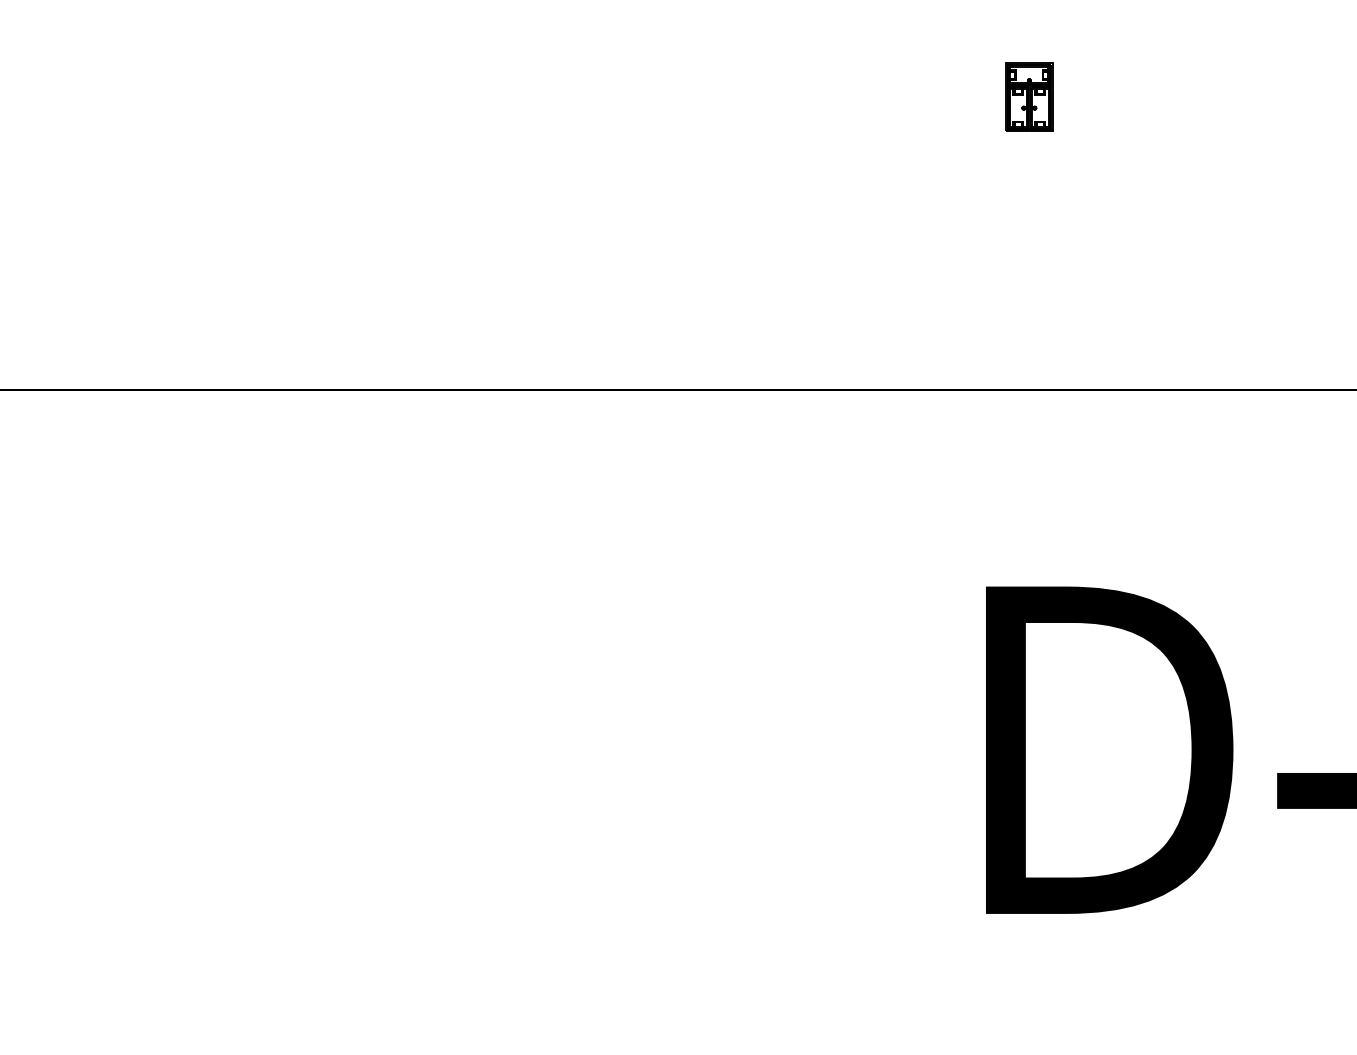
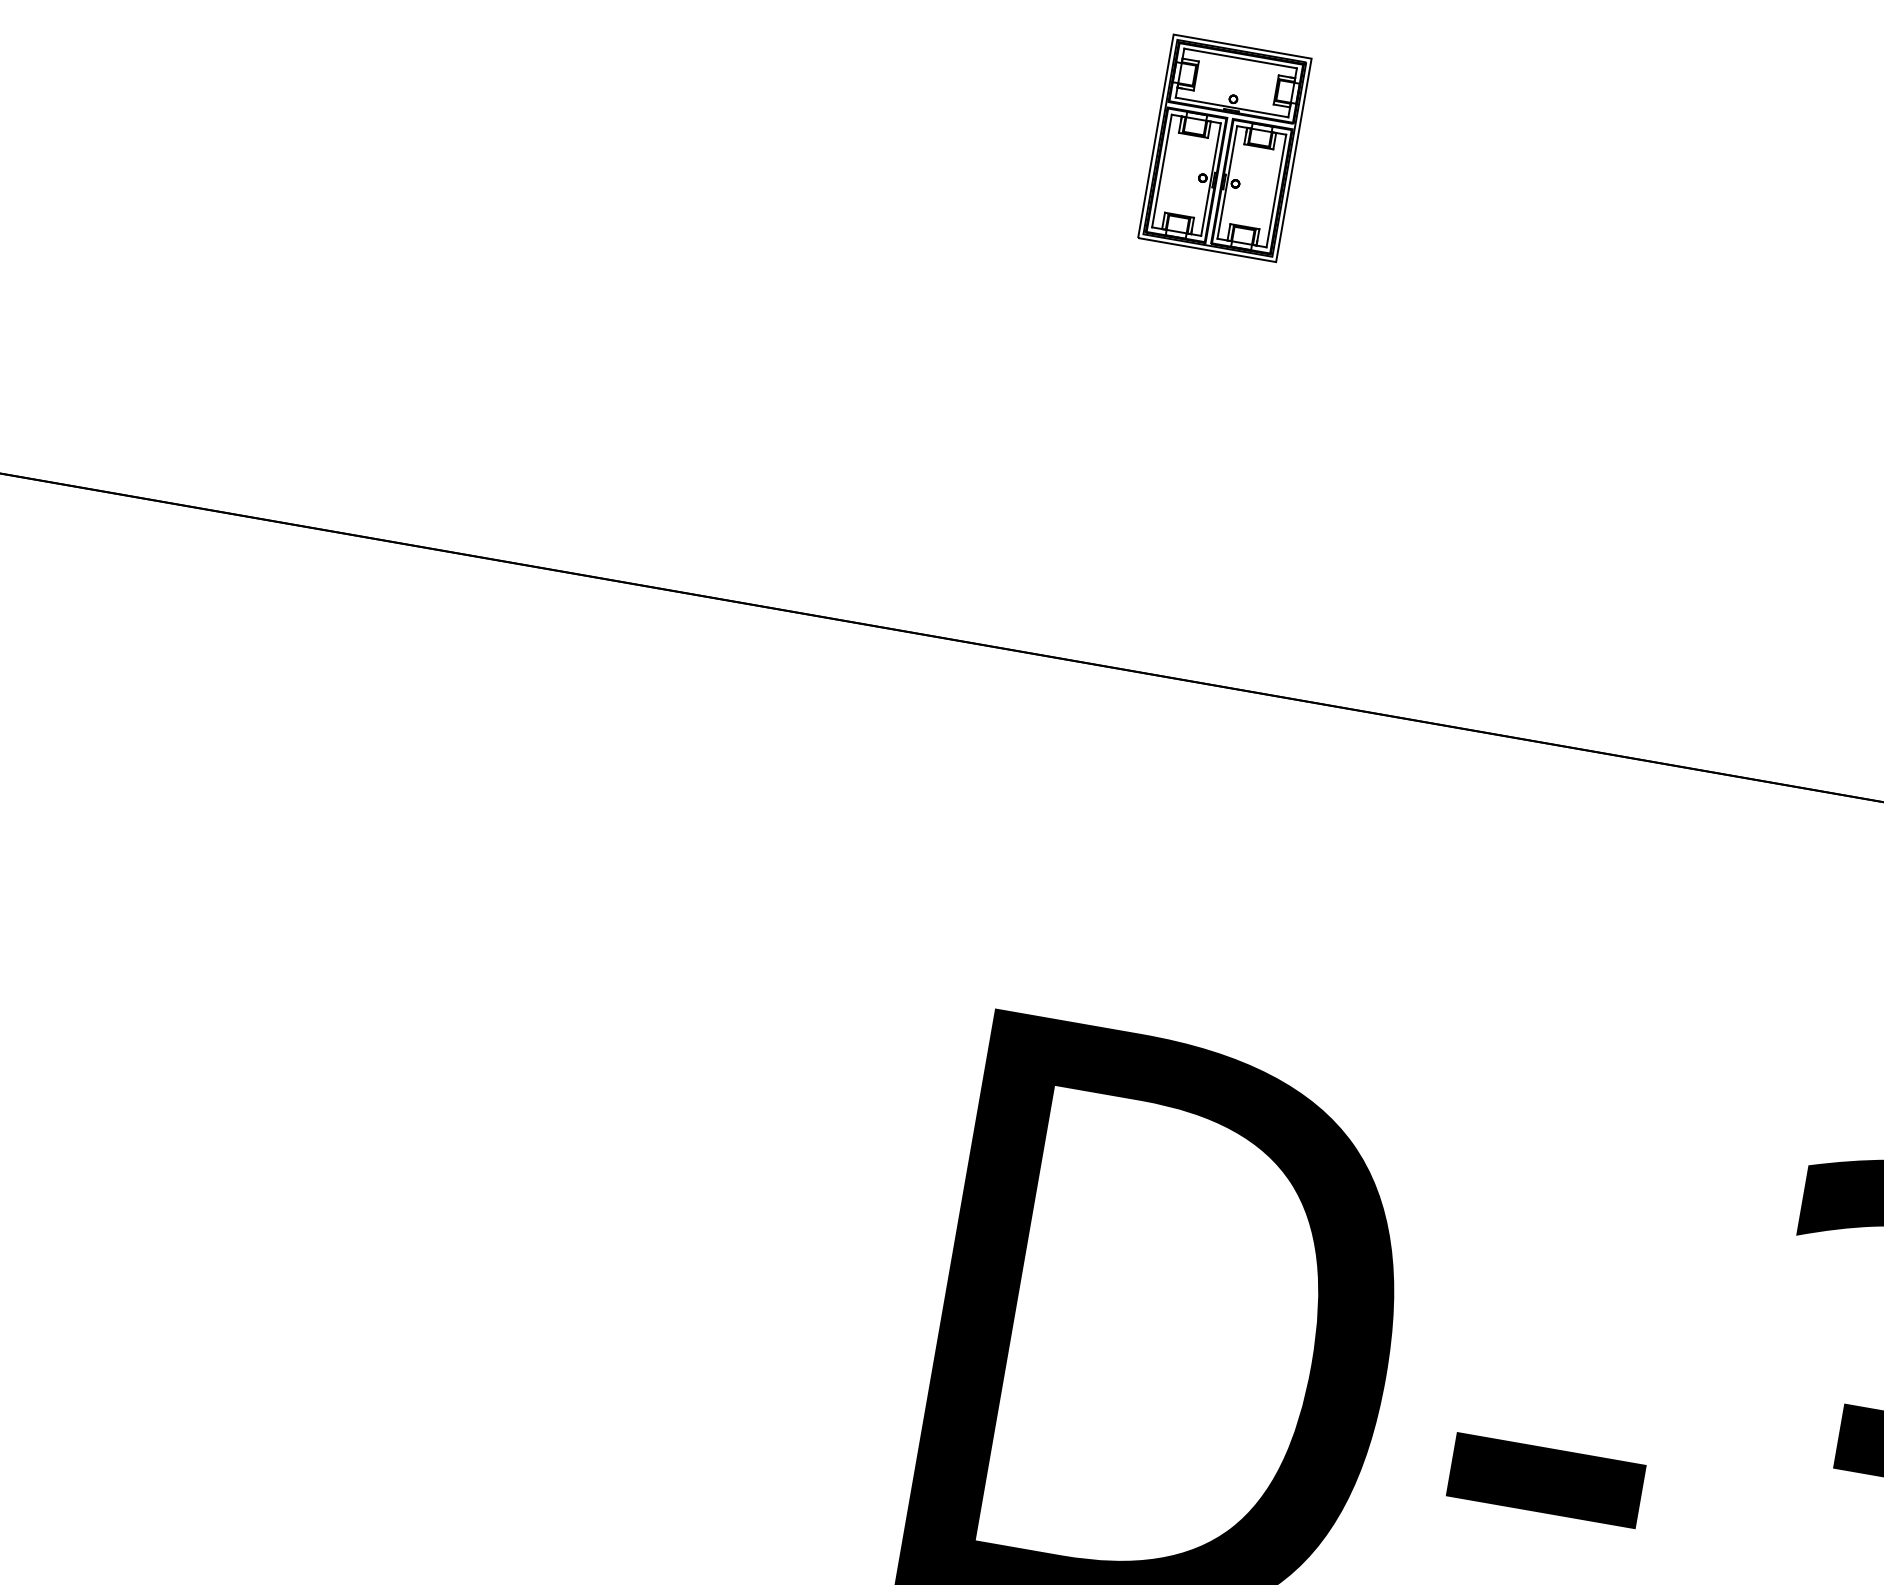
part: (1029, 96) -> (1225, 146), size x1.67

